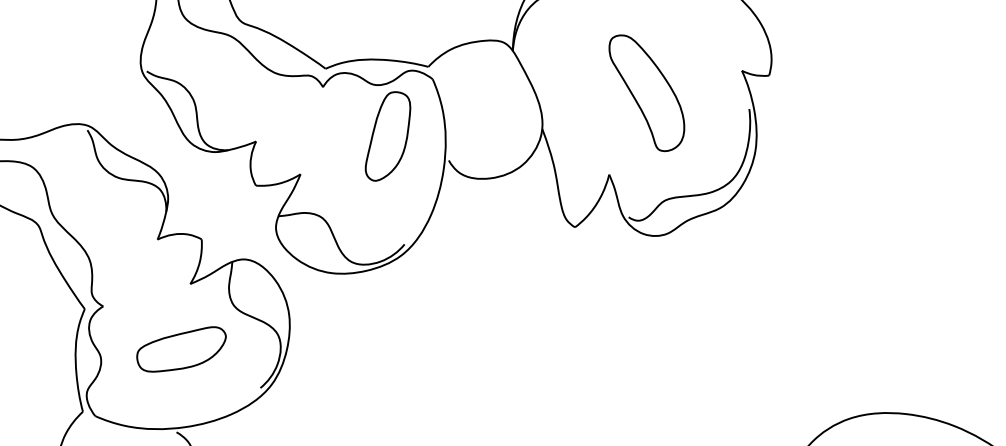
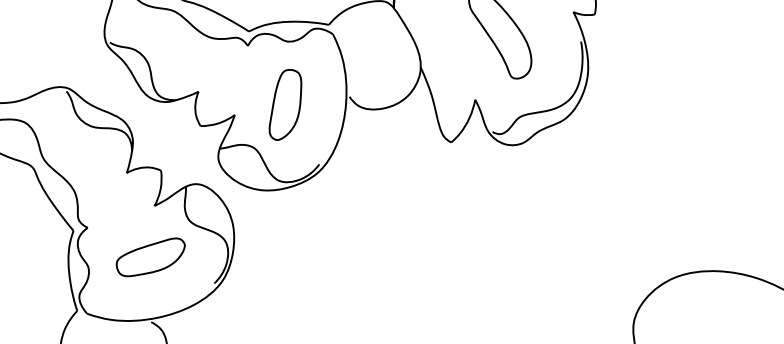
part: (387, 136) -> (284, 104), moved

